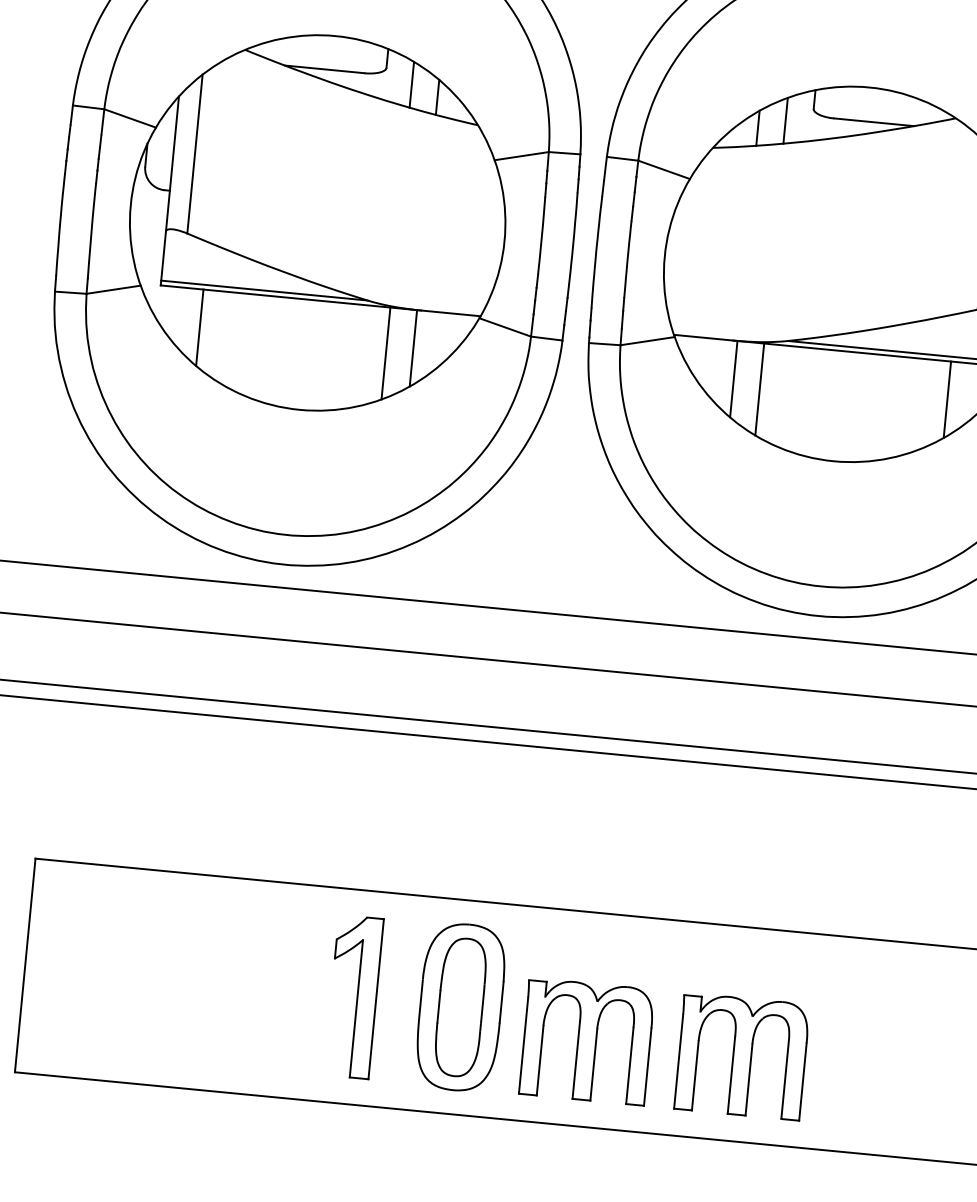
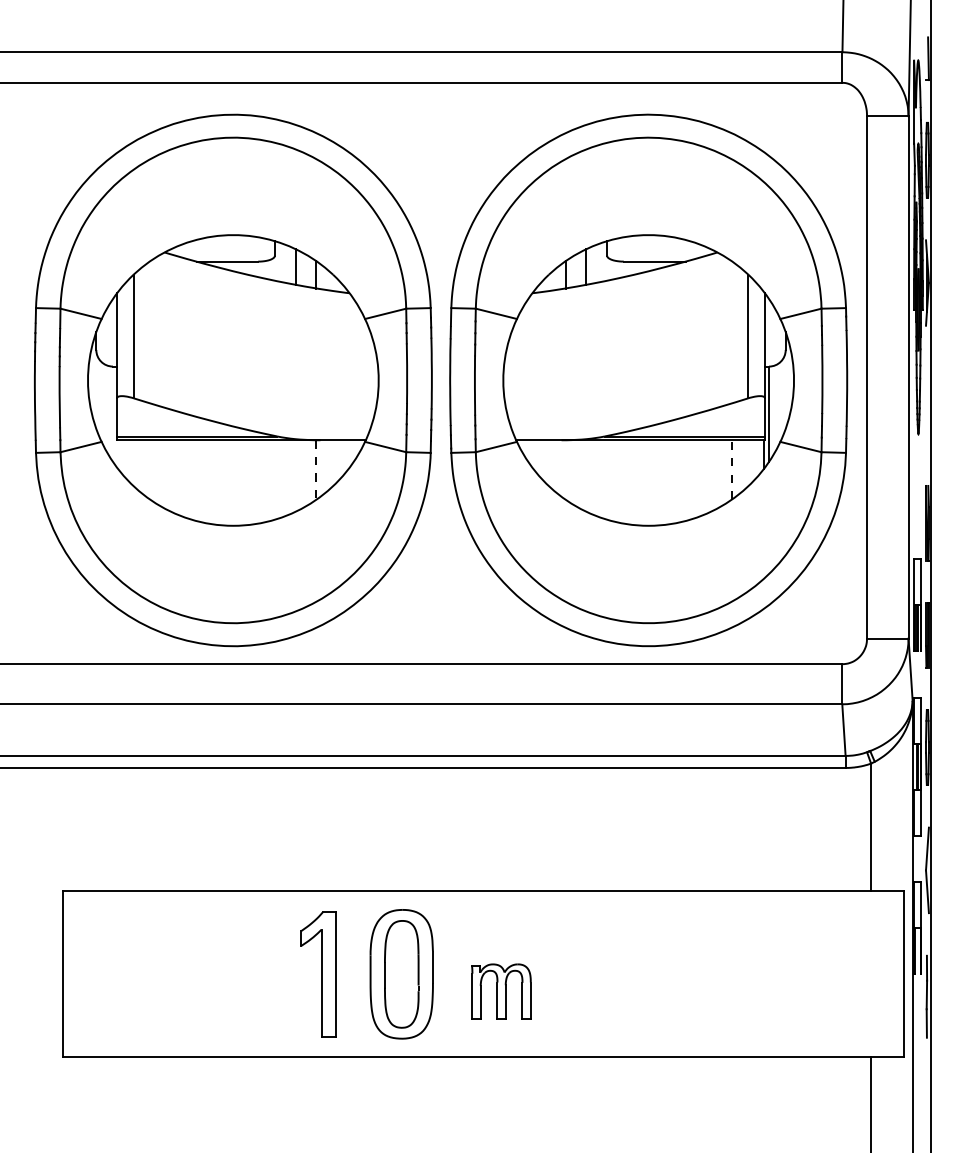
line: (200, 327) -> (150, 469), removed
line: (413, 347) -> (316, 469), solid -> dashed
line: (385, 352) -> (295, 475), removed
line: (733, 378) -> (565, 469), removed
line: (759, 388) -> (586, 475), removed
line: (947, 399) -> (731, 469), solid -> dashed
part: (586, 1041) -> (501, 991), size x0.6
part: (741, 1056) -> (621, 991), removed

